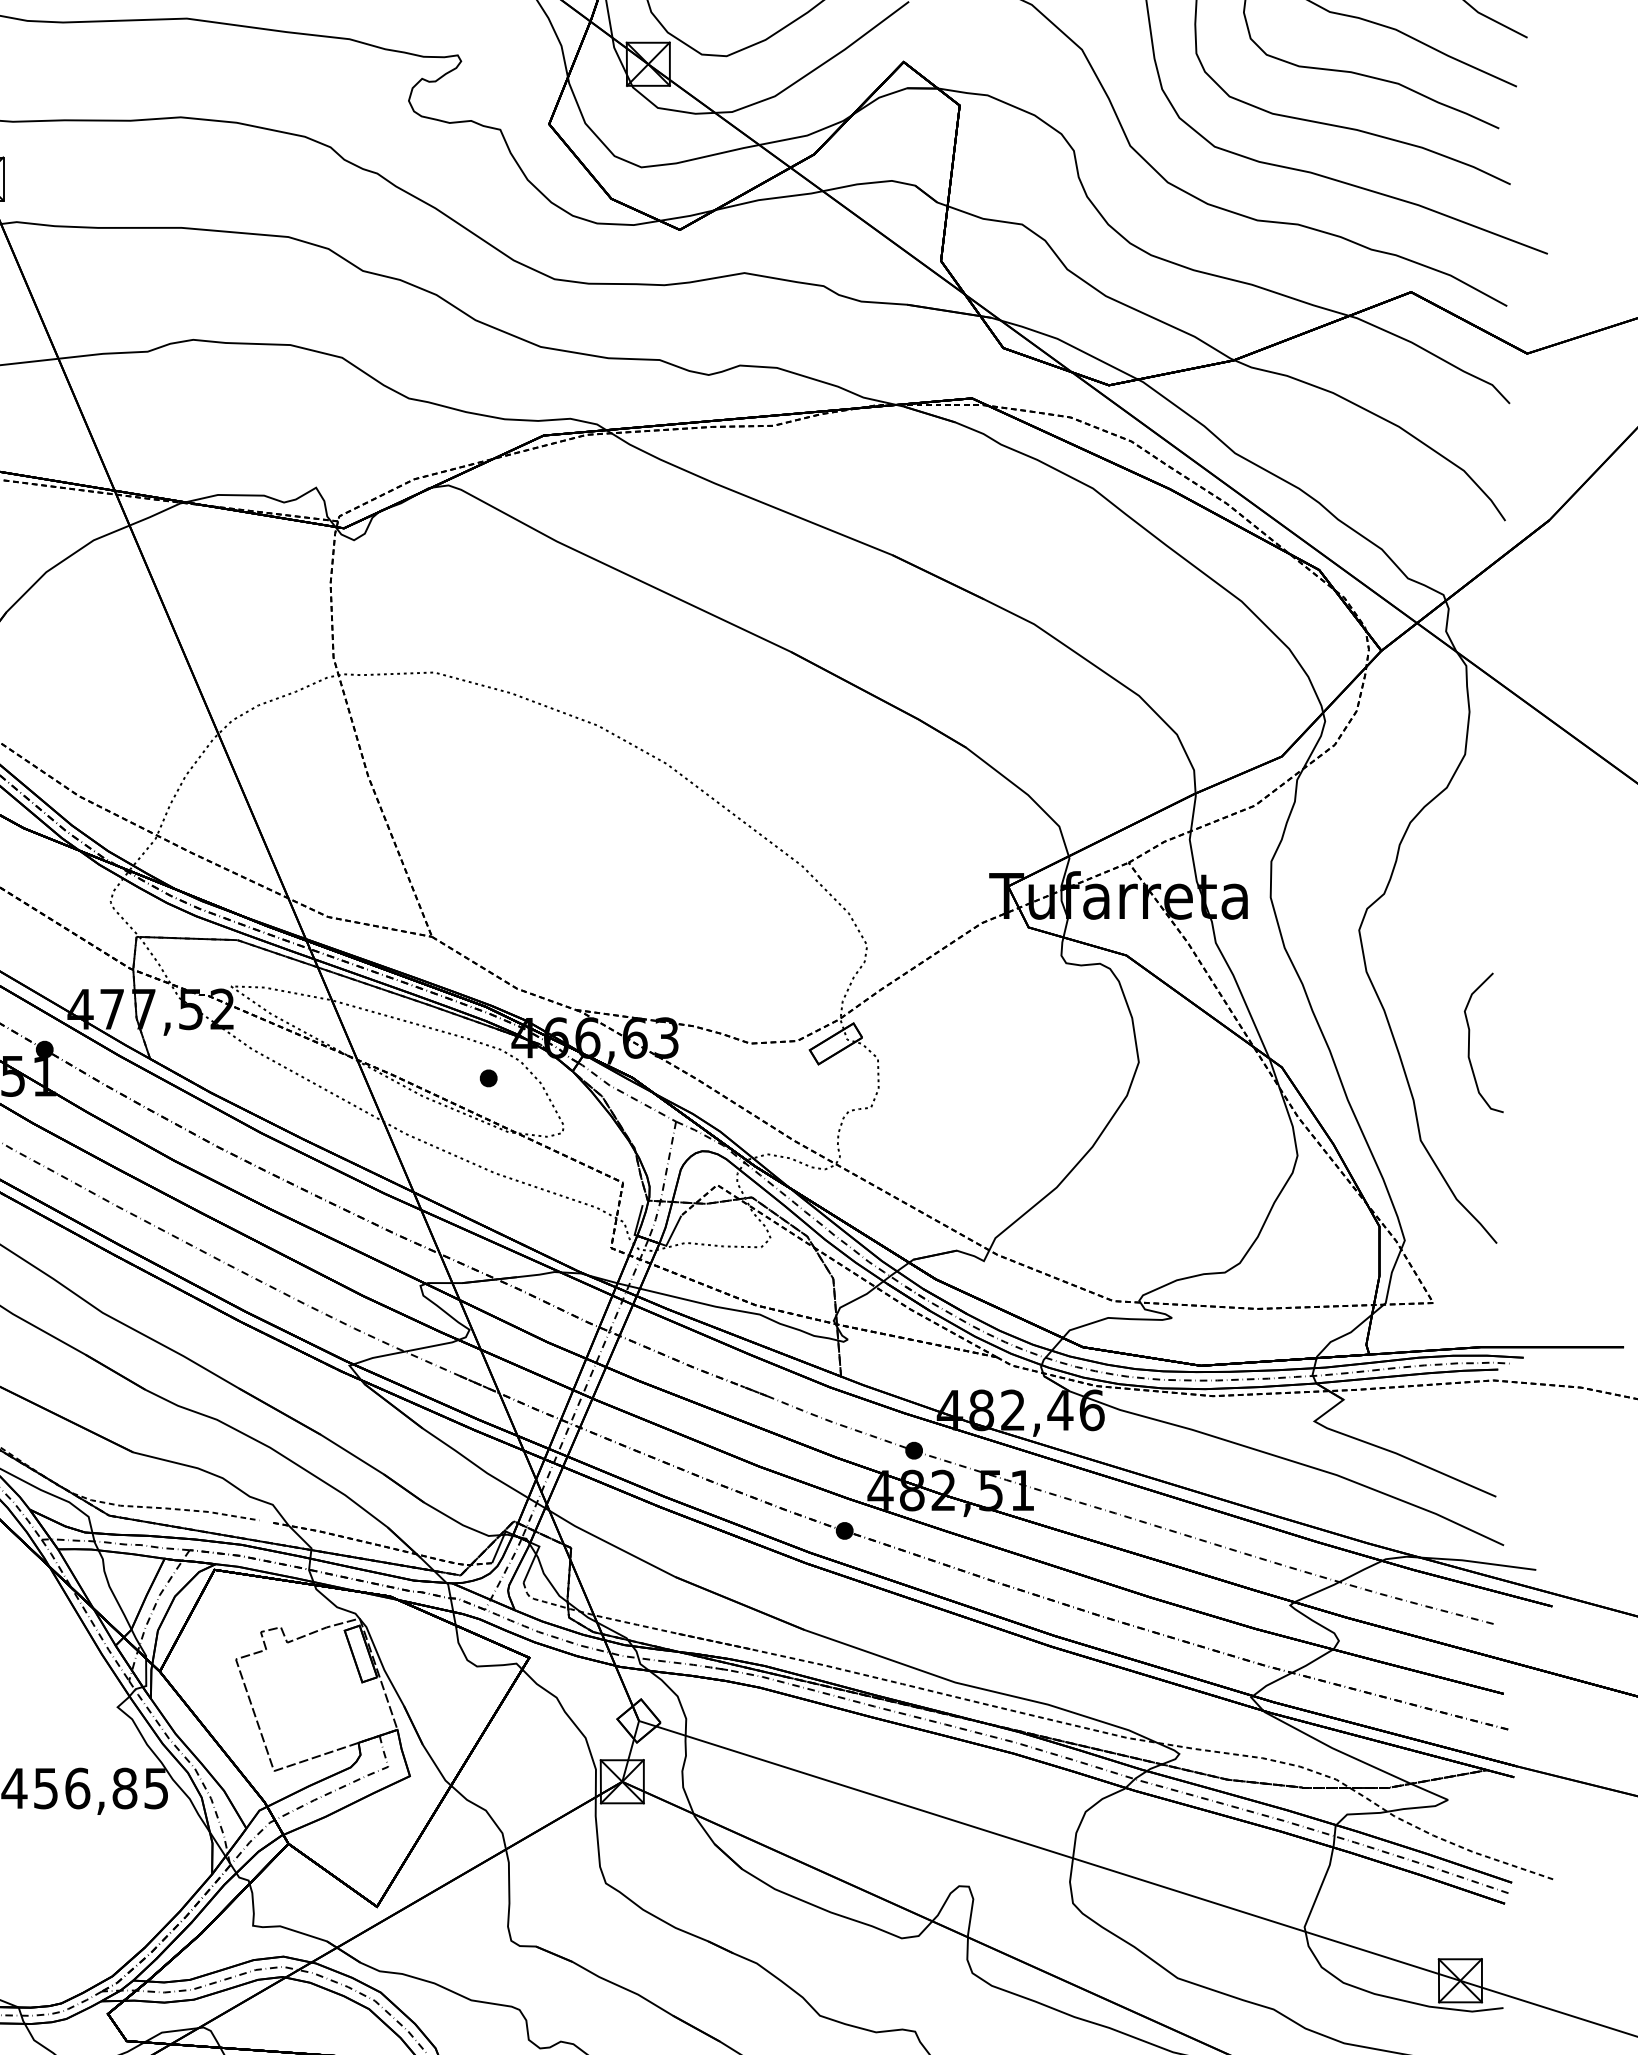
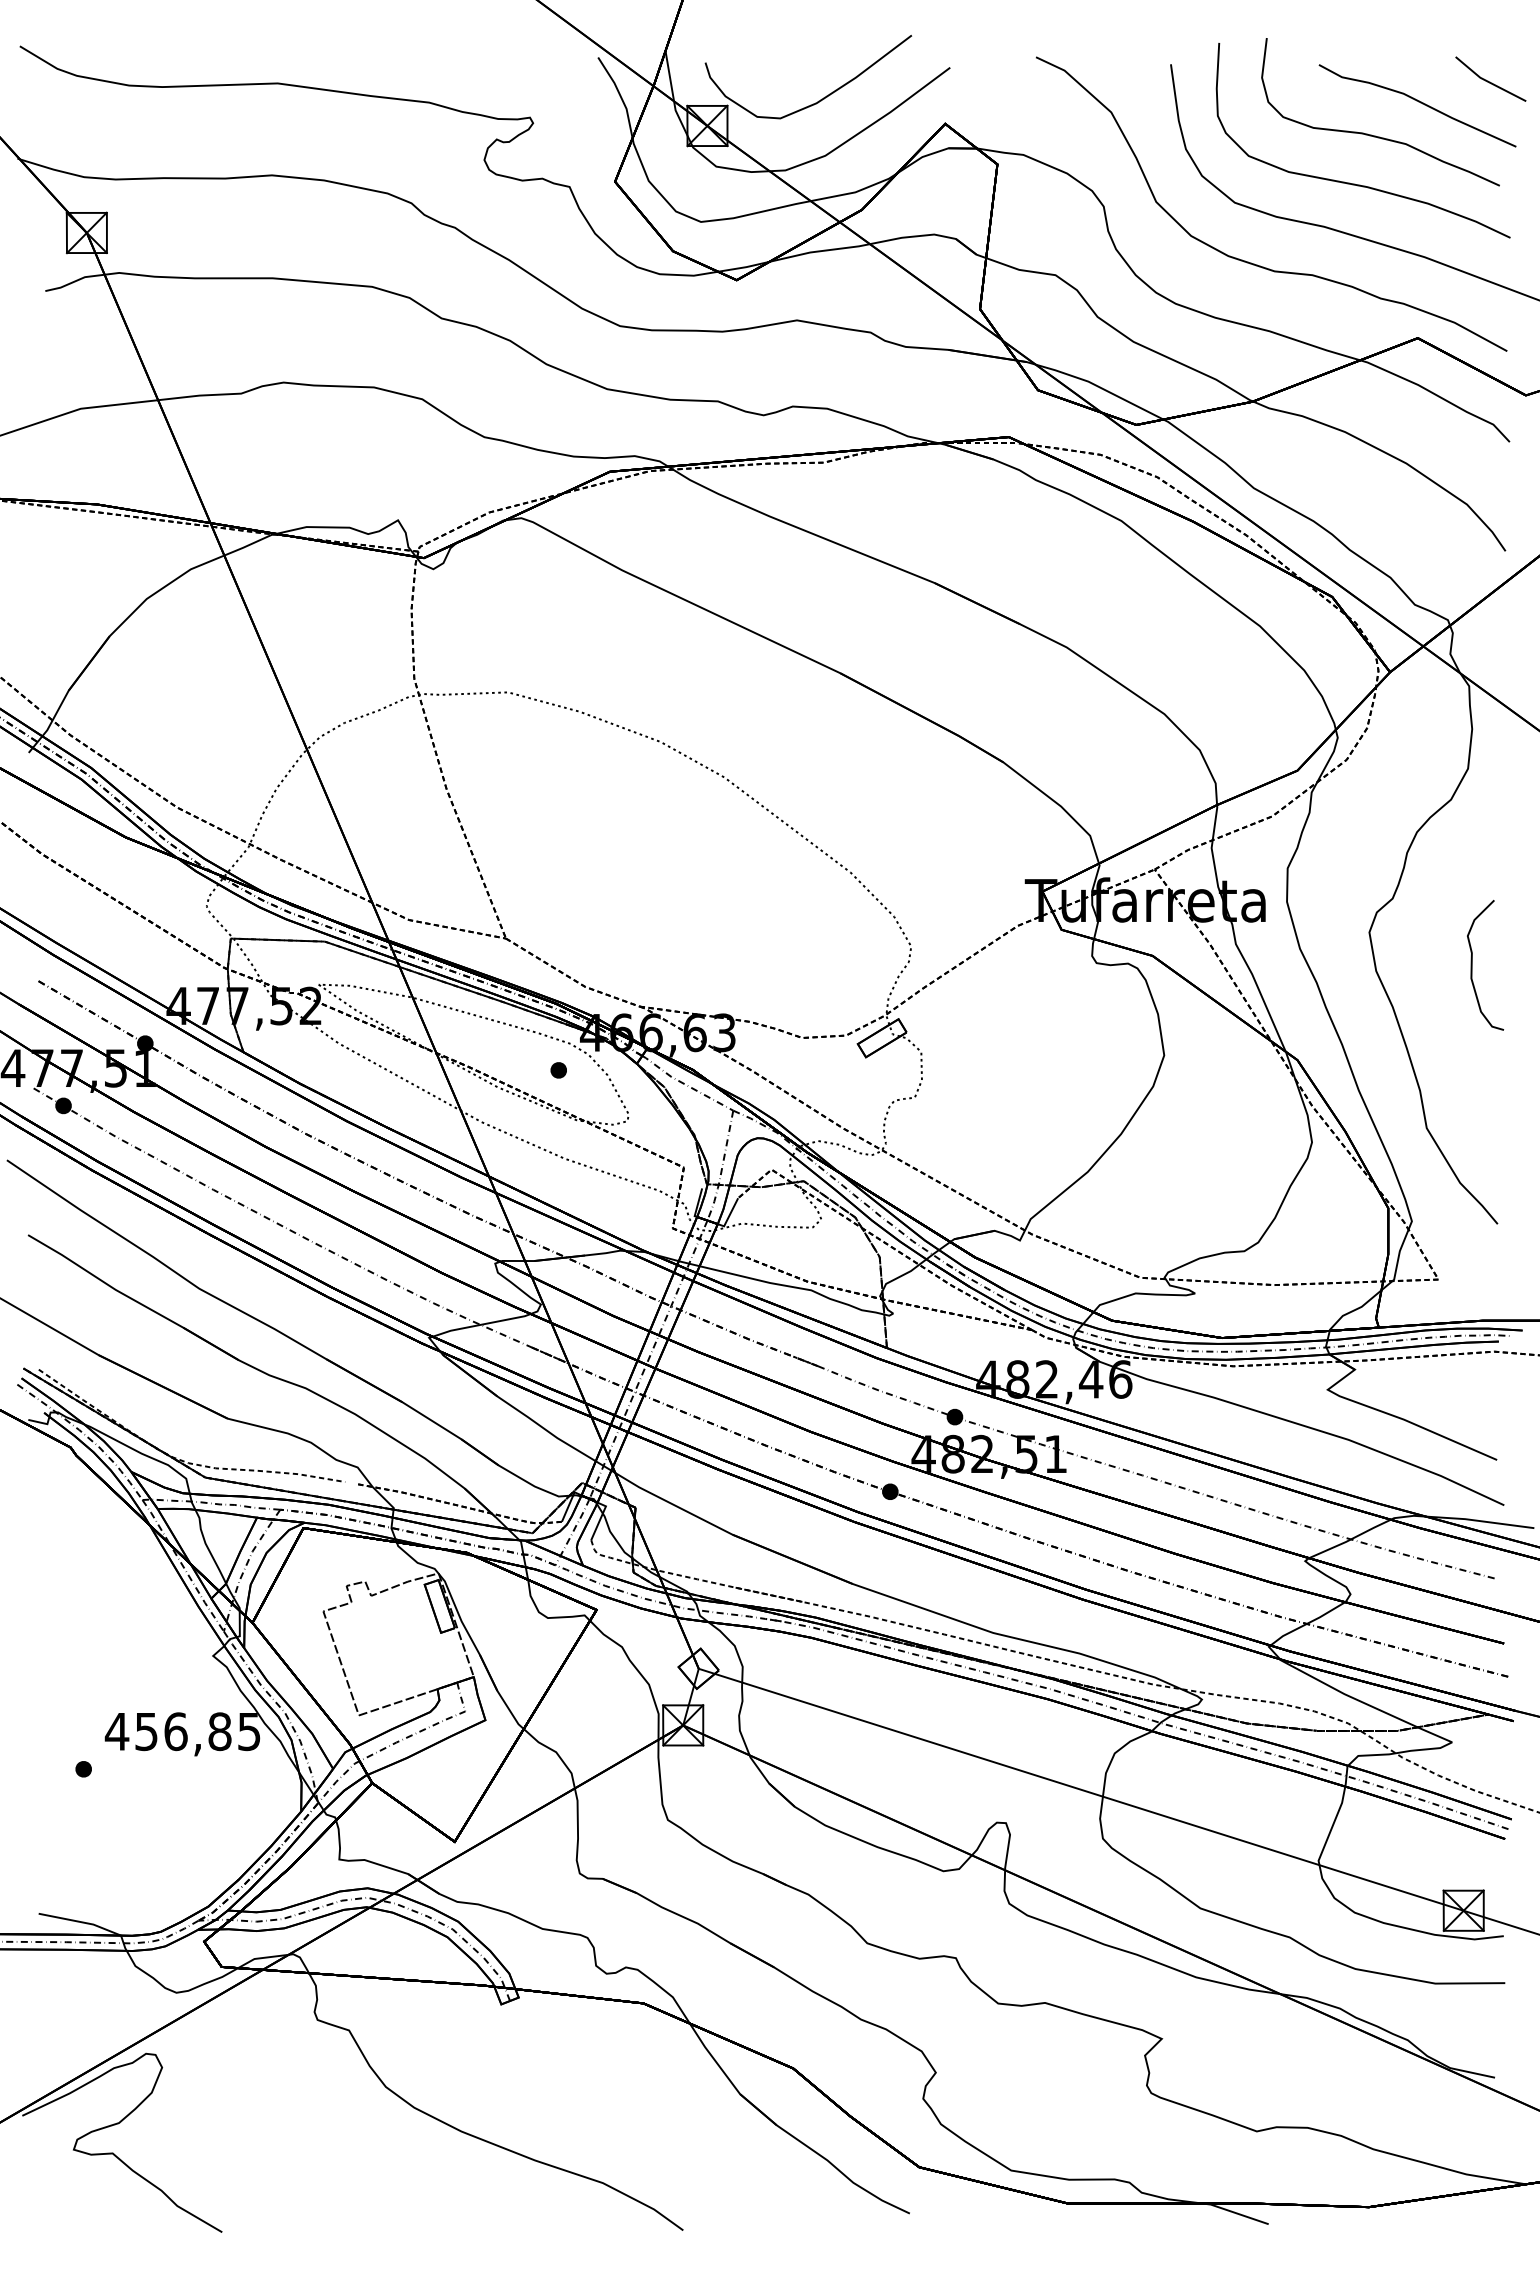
curve: (1469, 1043) -> (1472, 965), moved

